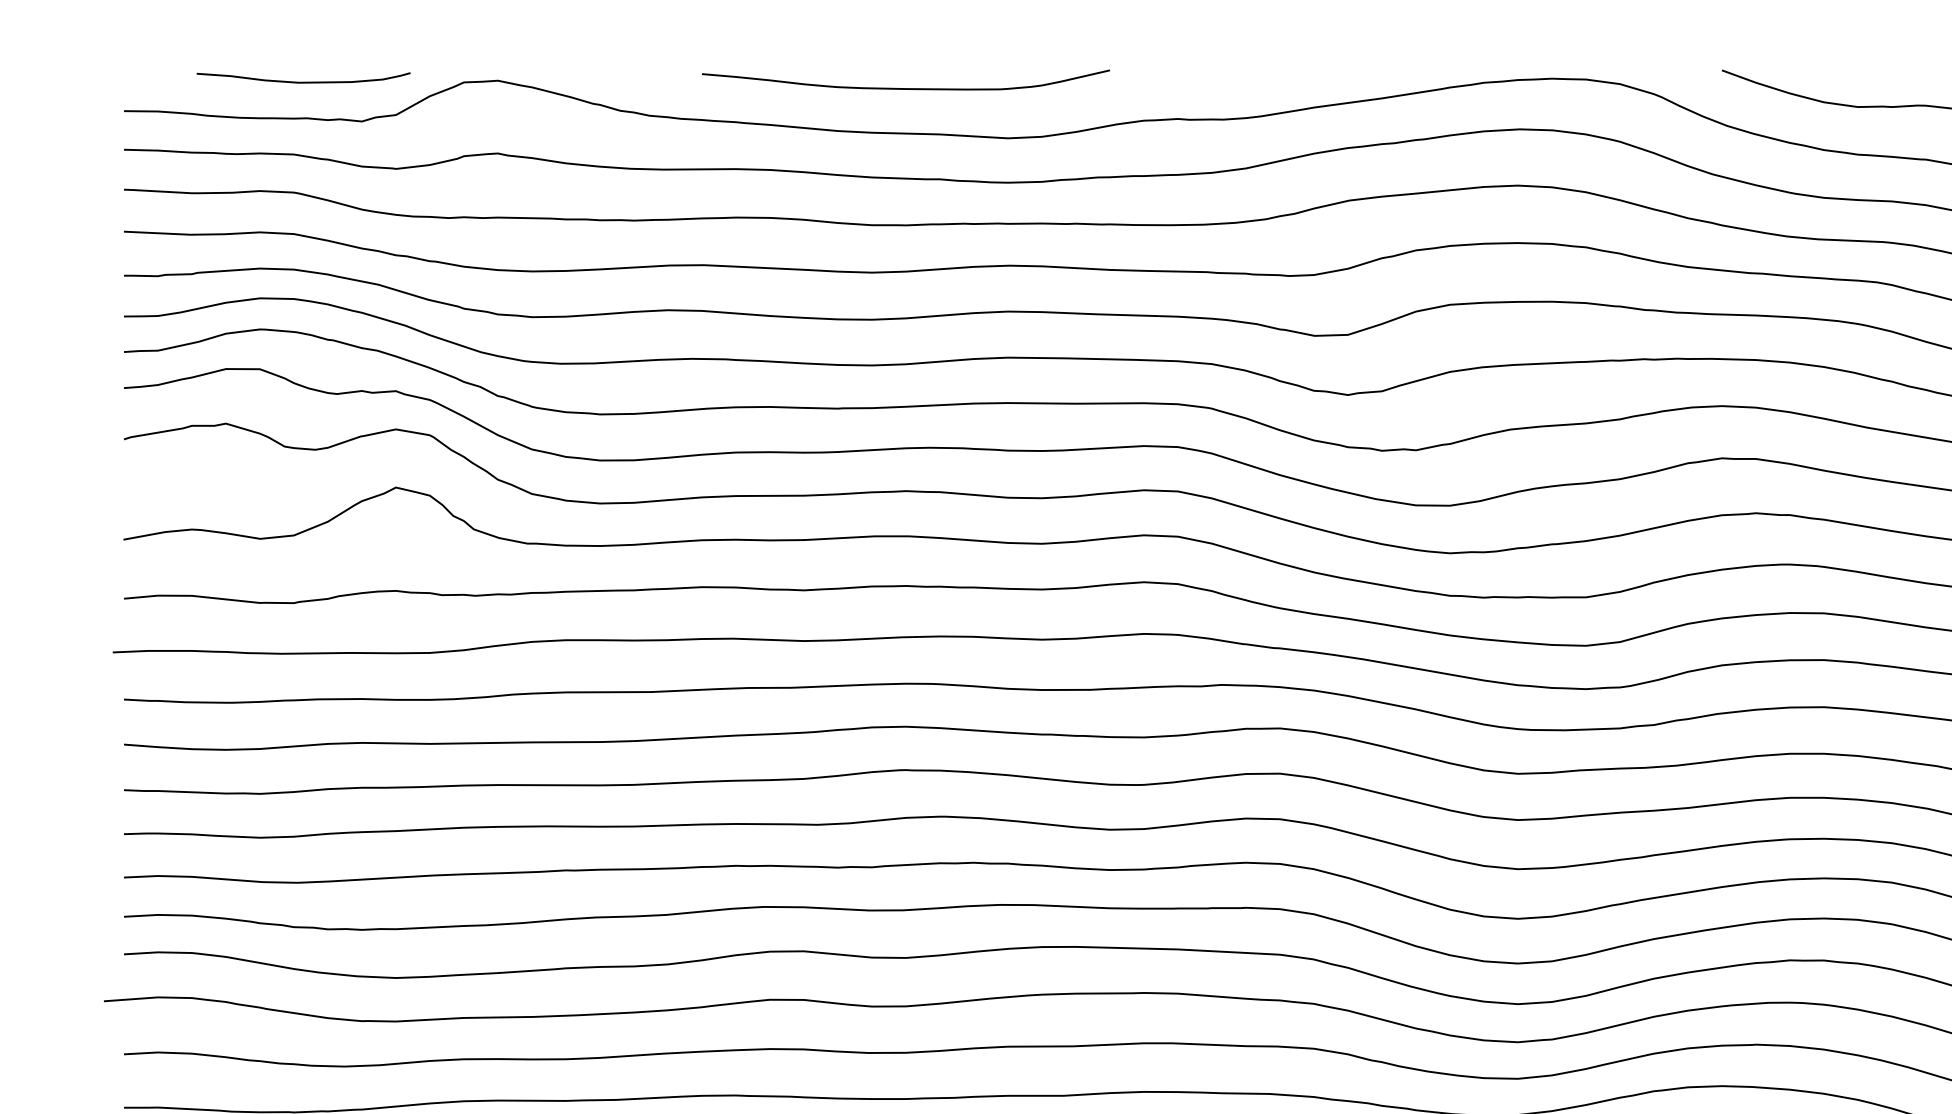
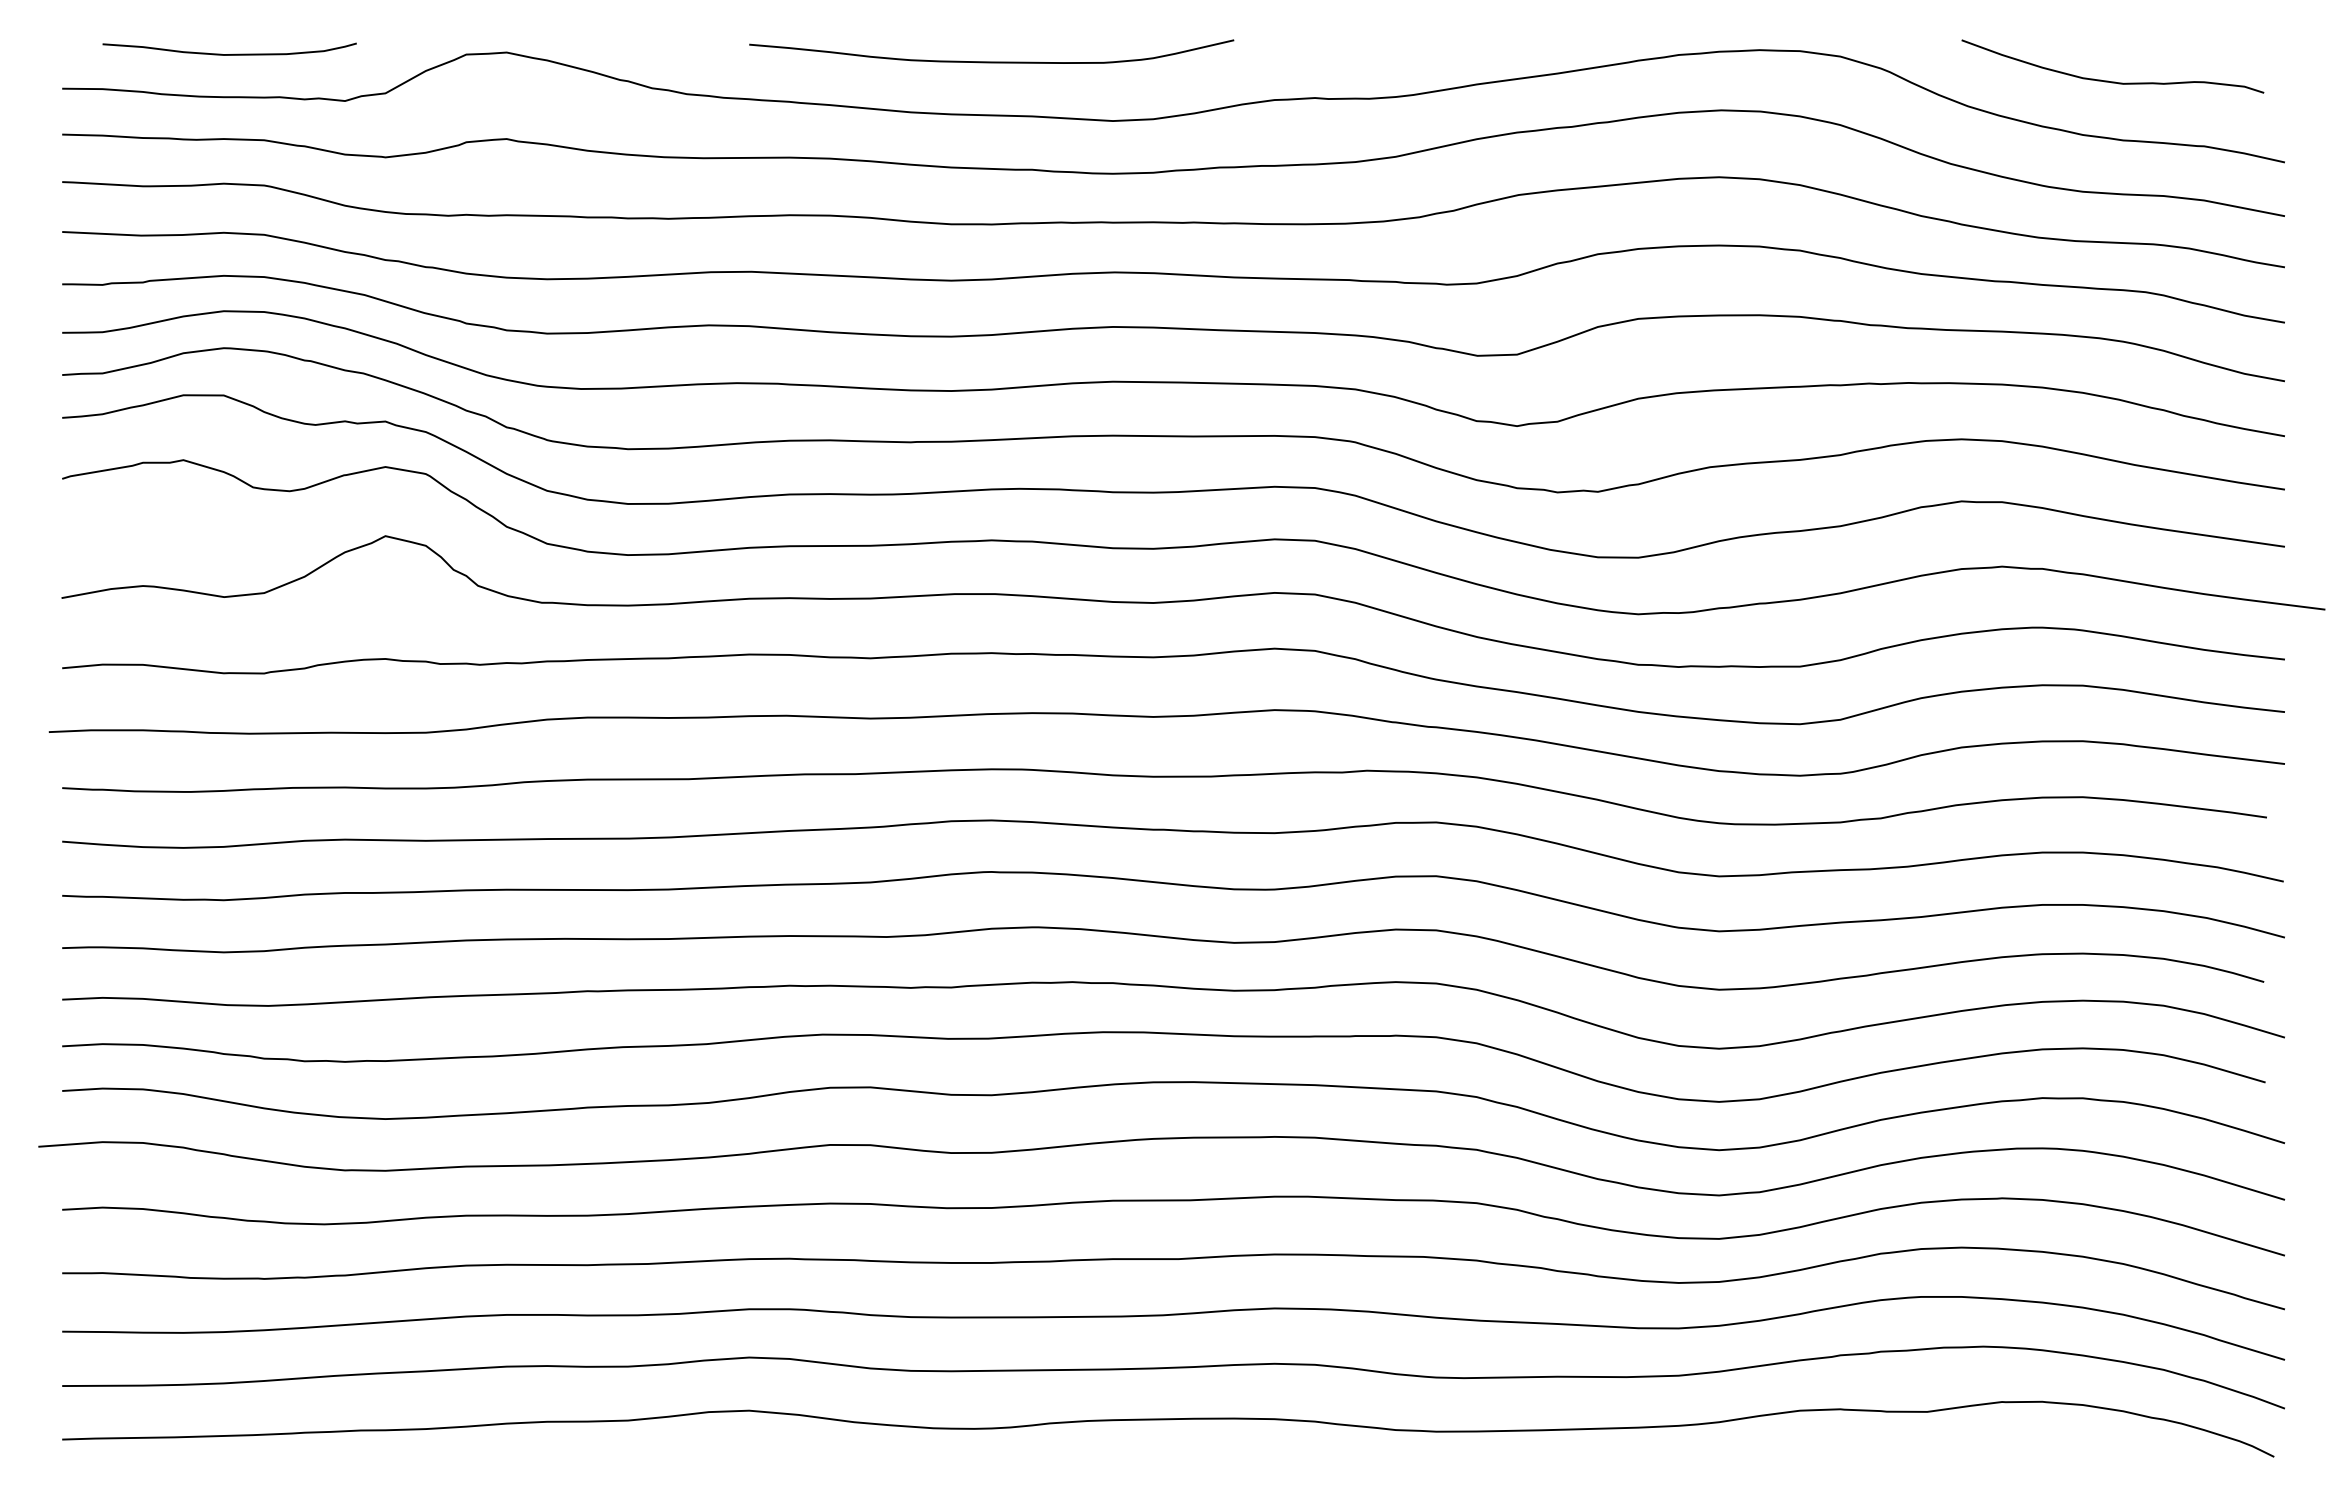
curve: (303, 82) -> (229, 54), moved

